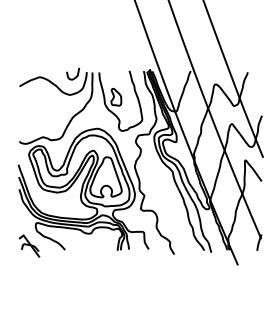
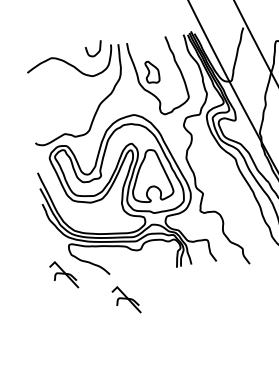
part: (75, 270) -> (126, 299), added

